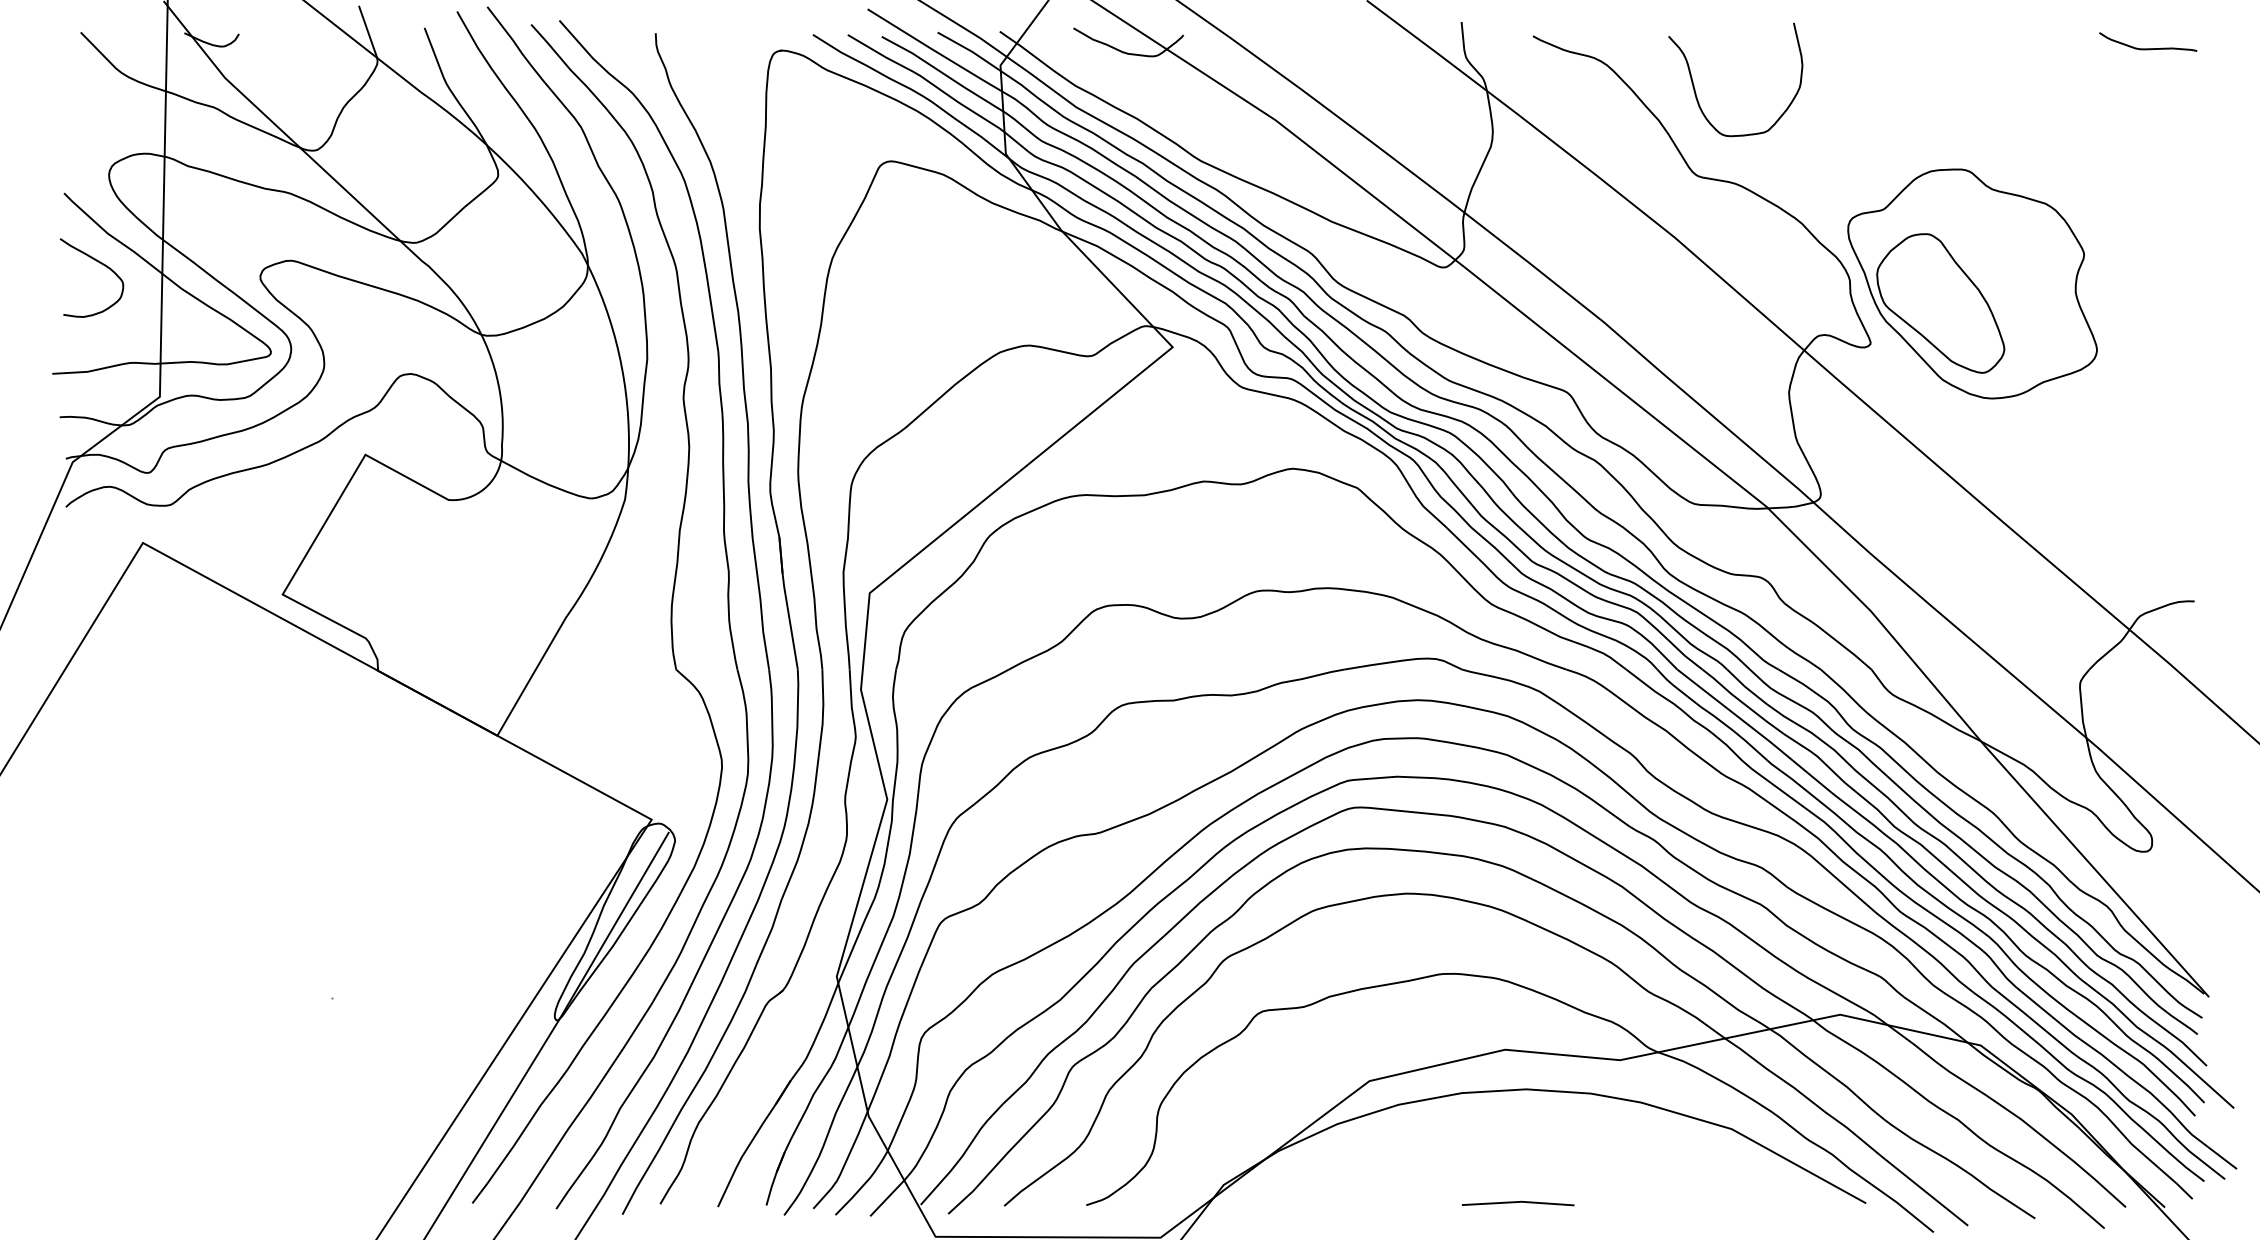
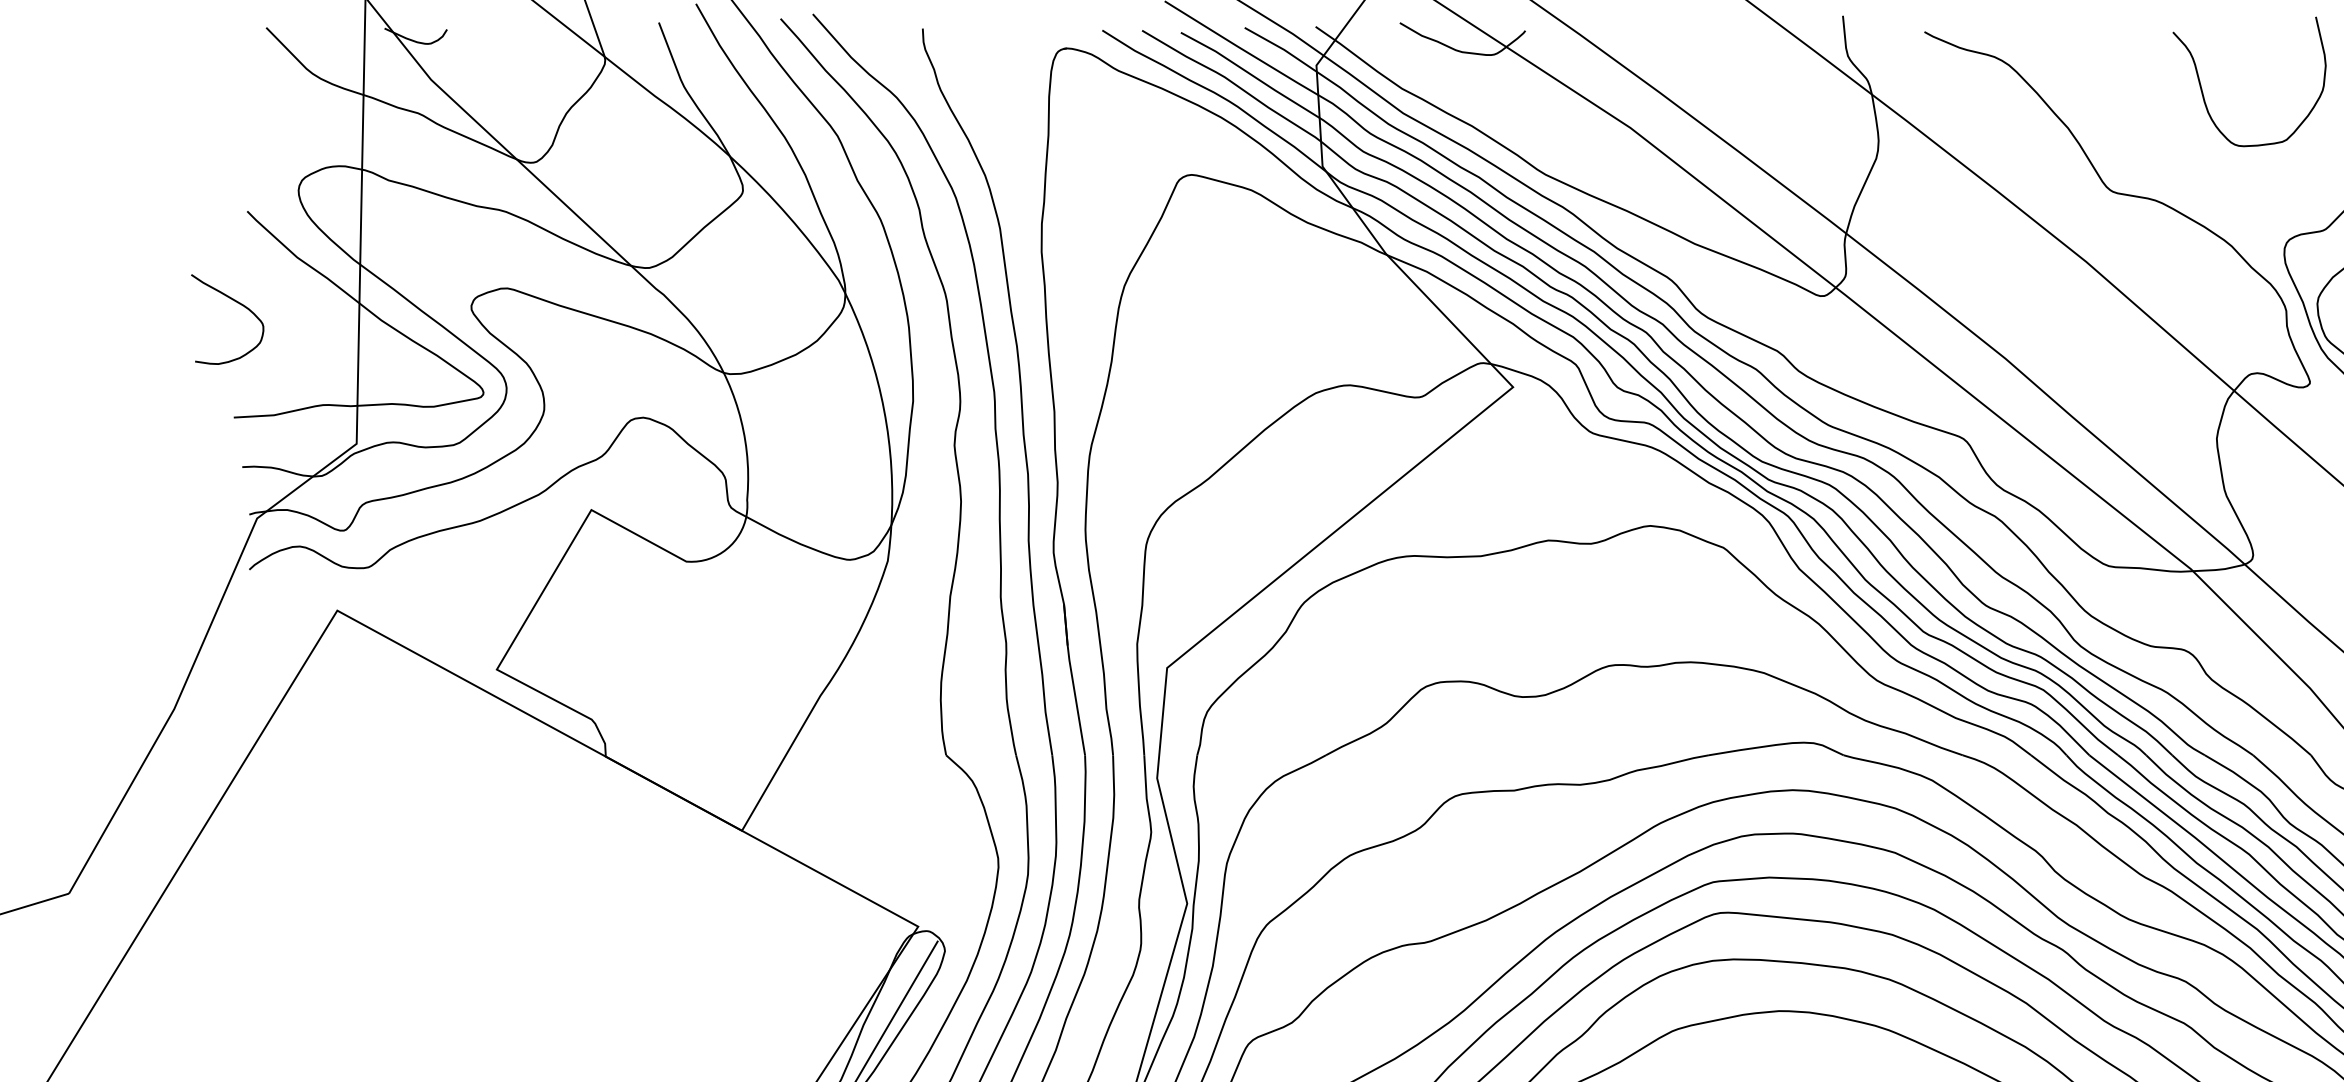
curve: (1695, 89) -> (2203, 92), moved
curve: (99, 263) -> (236, 302), moved

